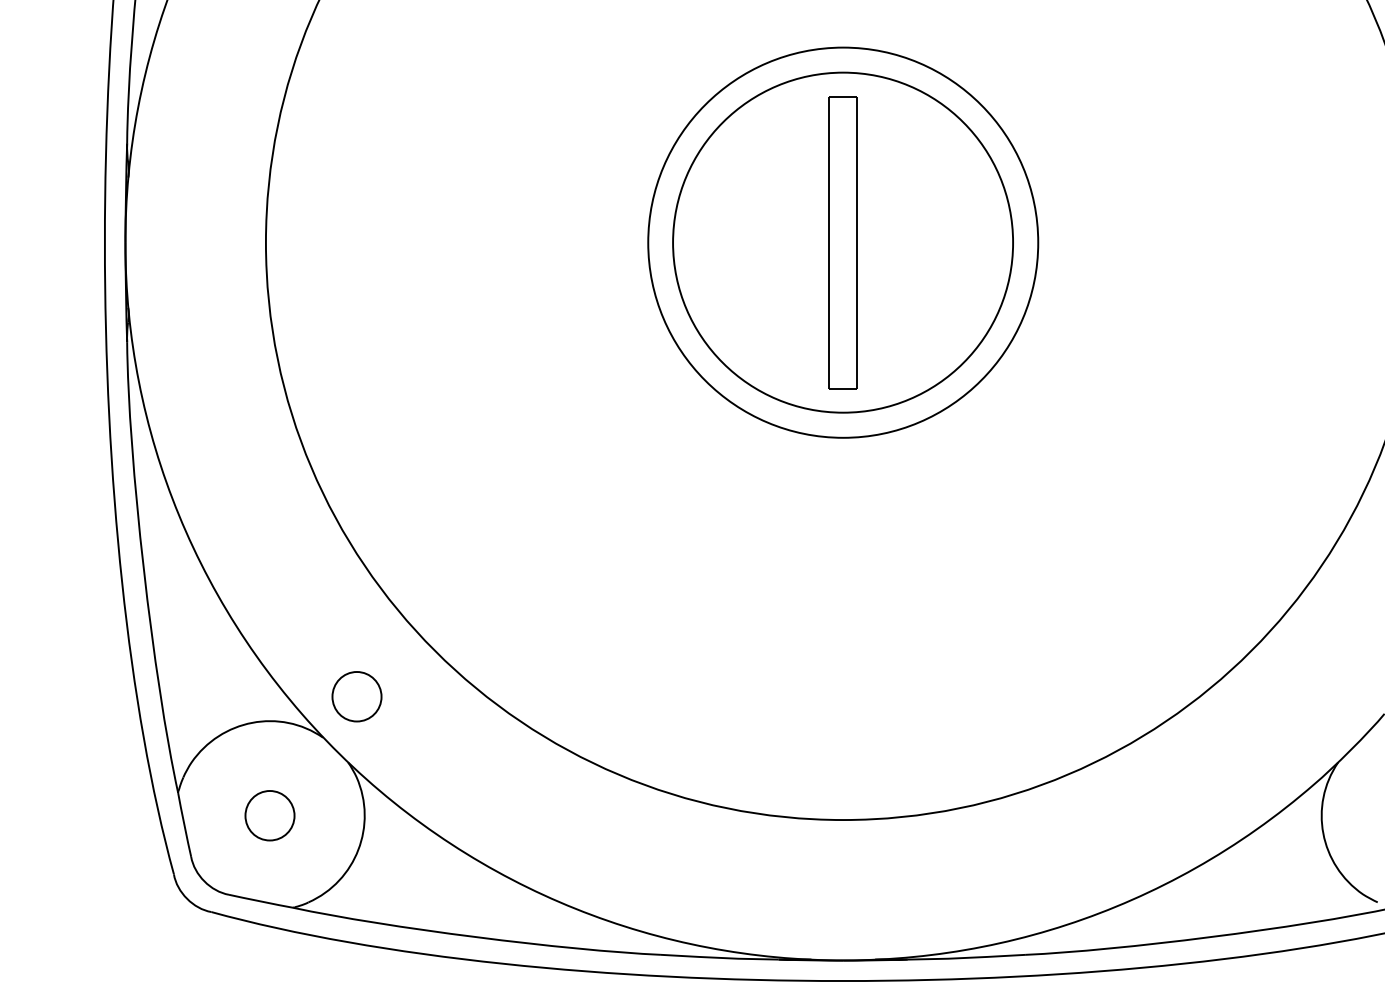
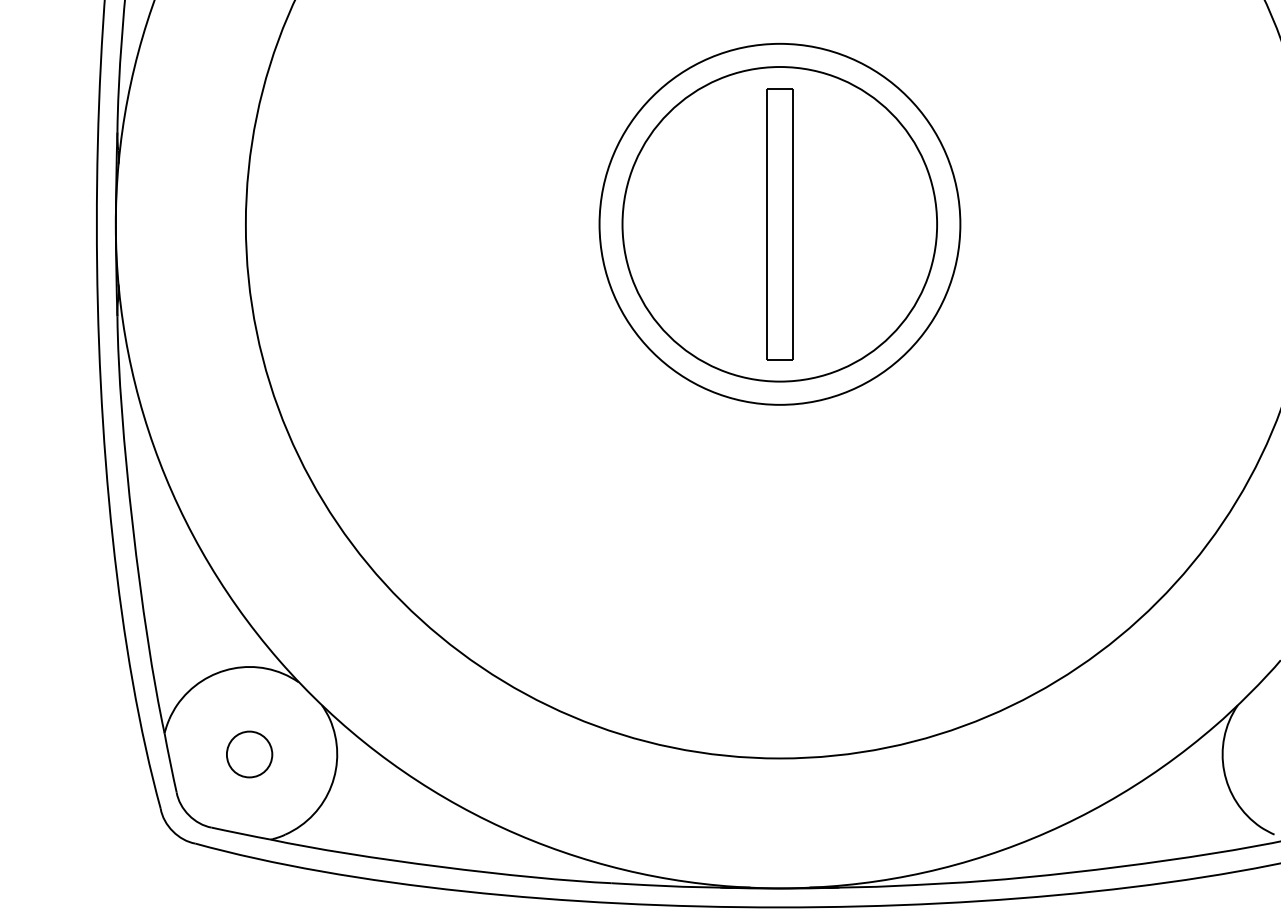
part: (356, 696) -> (329, 644), removed

